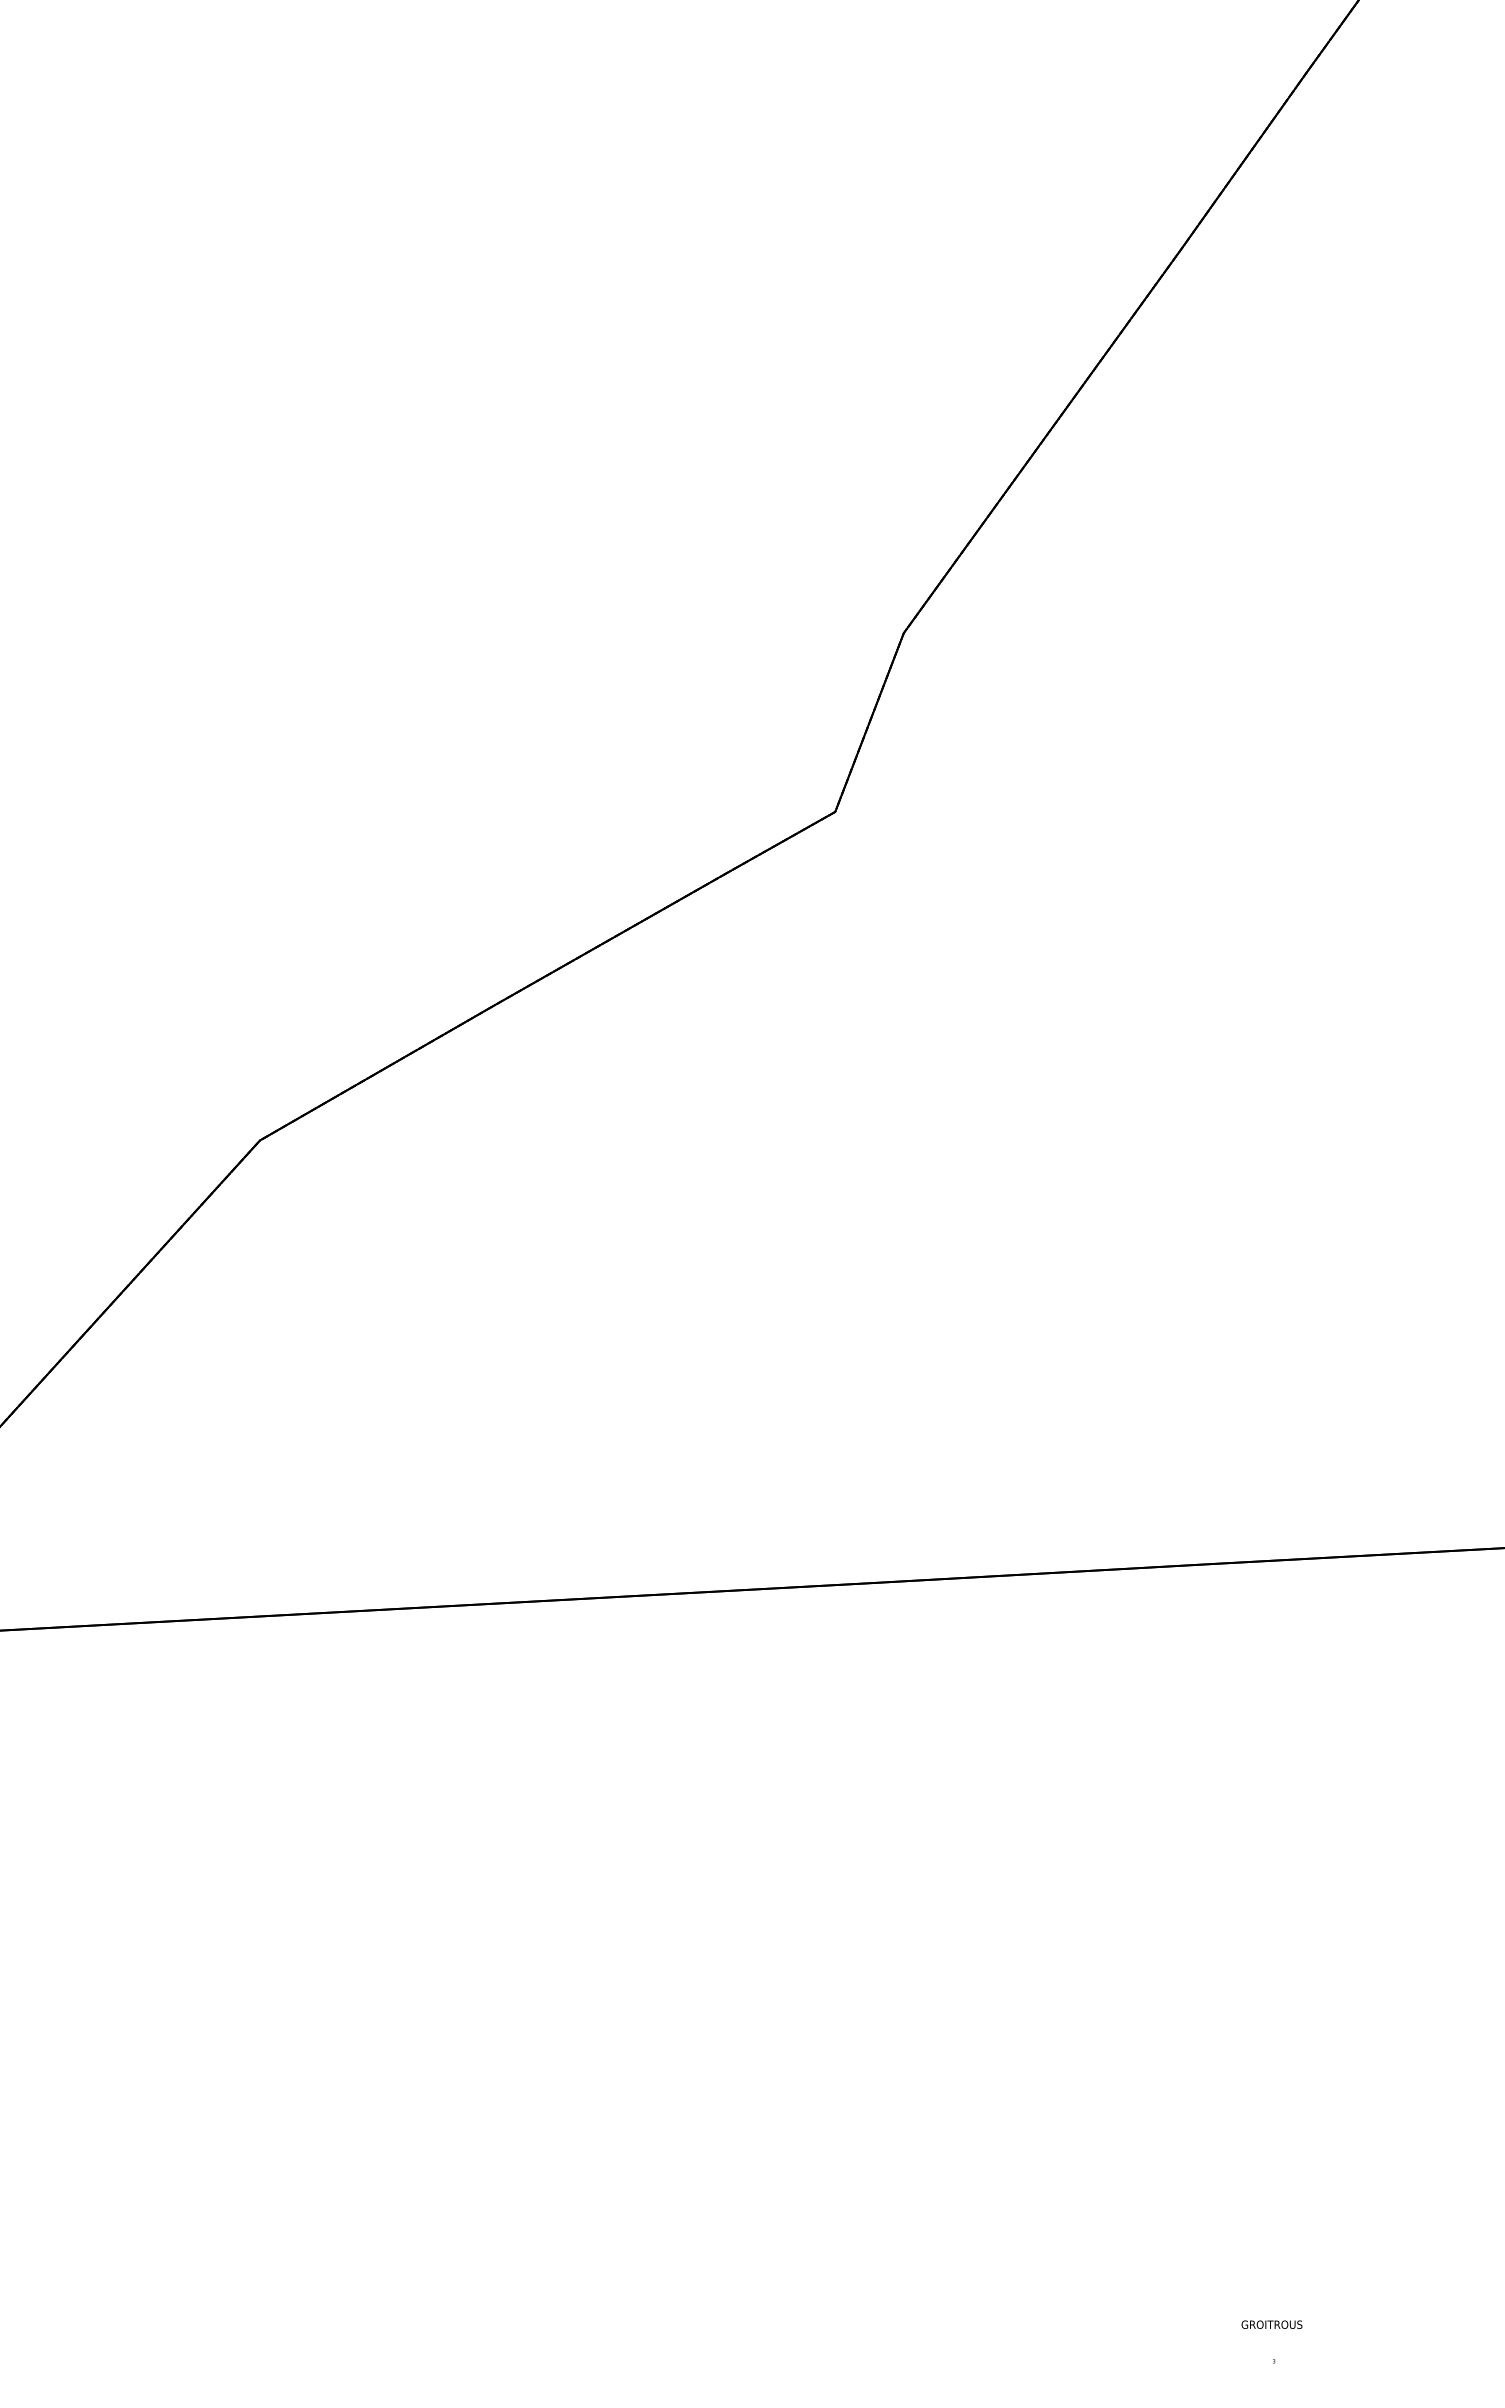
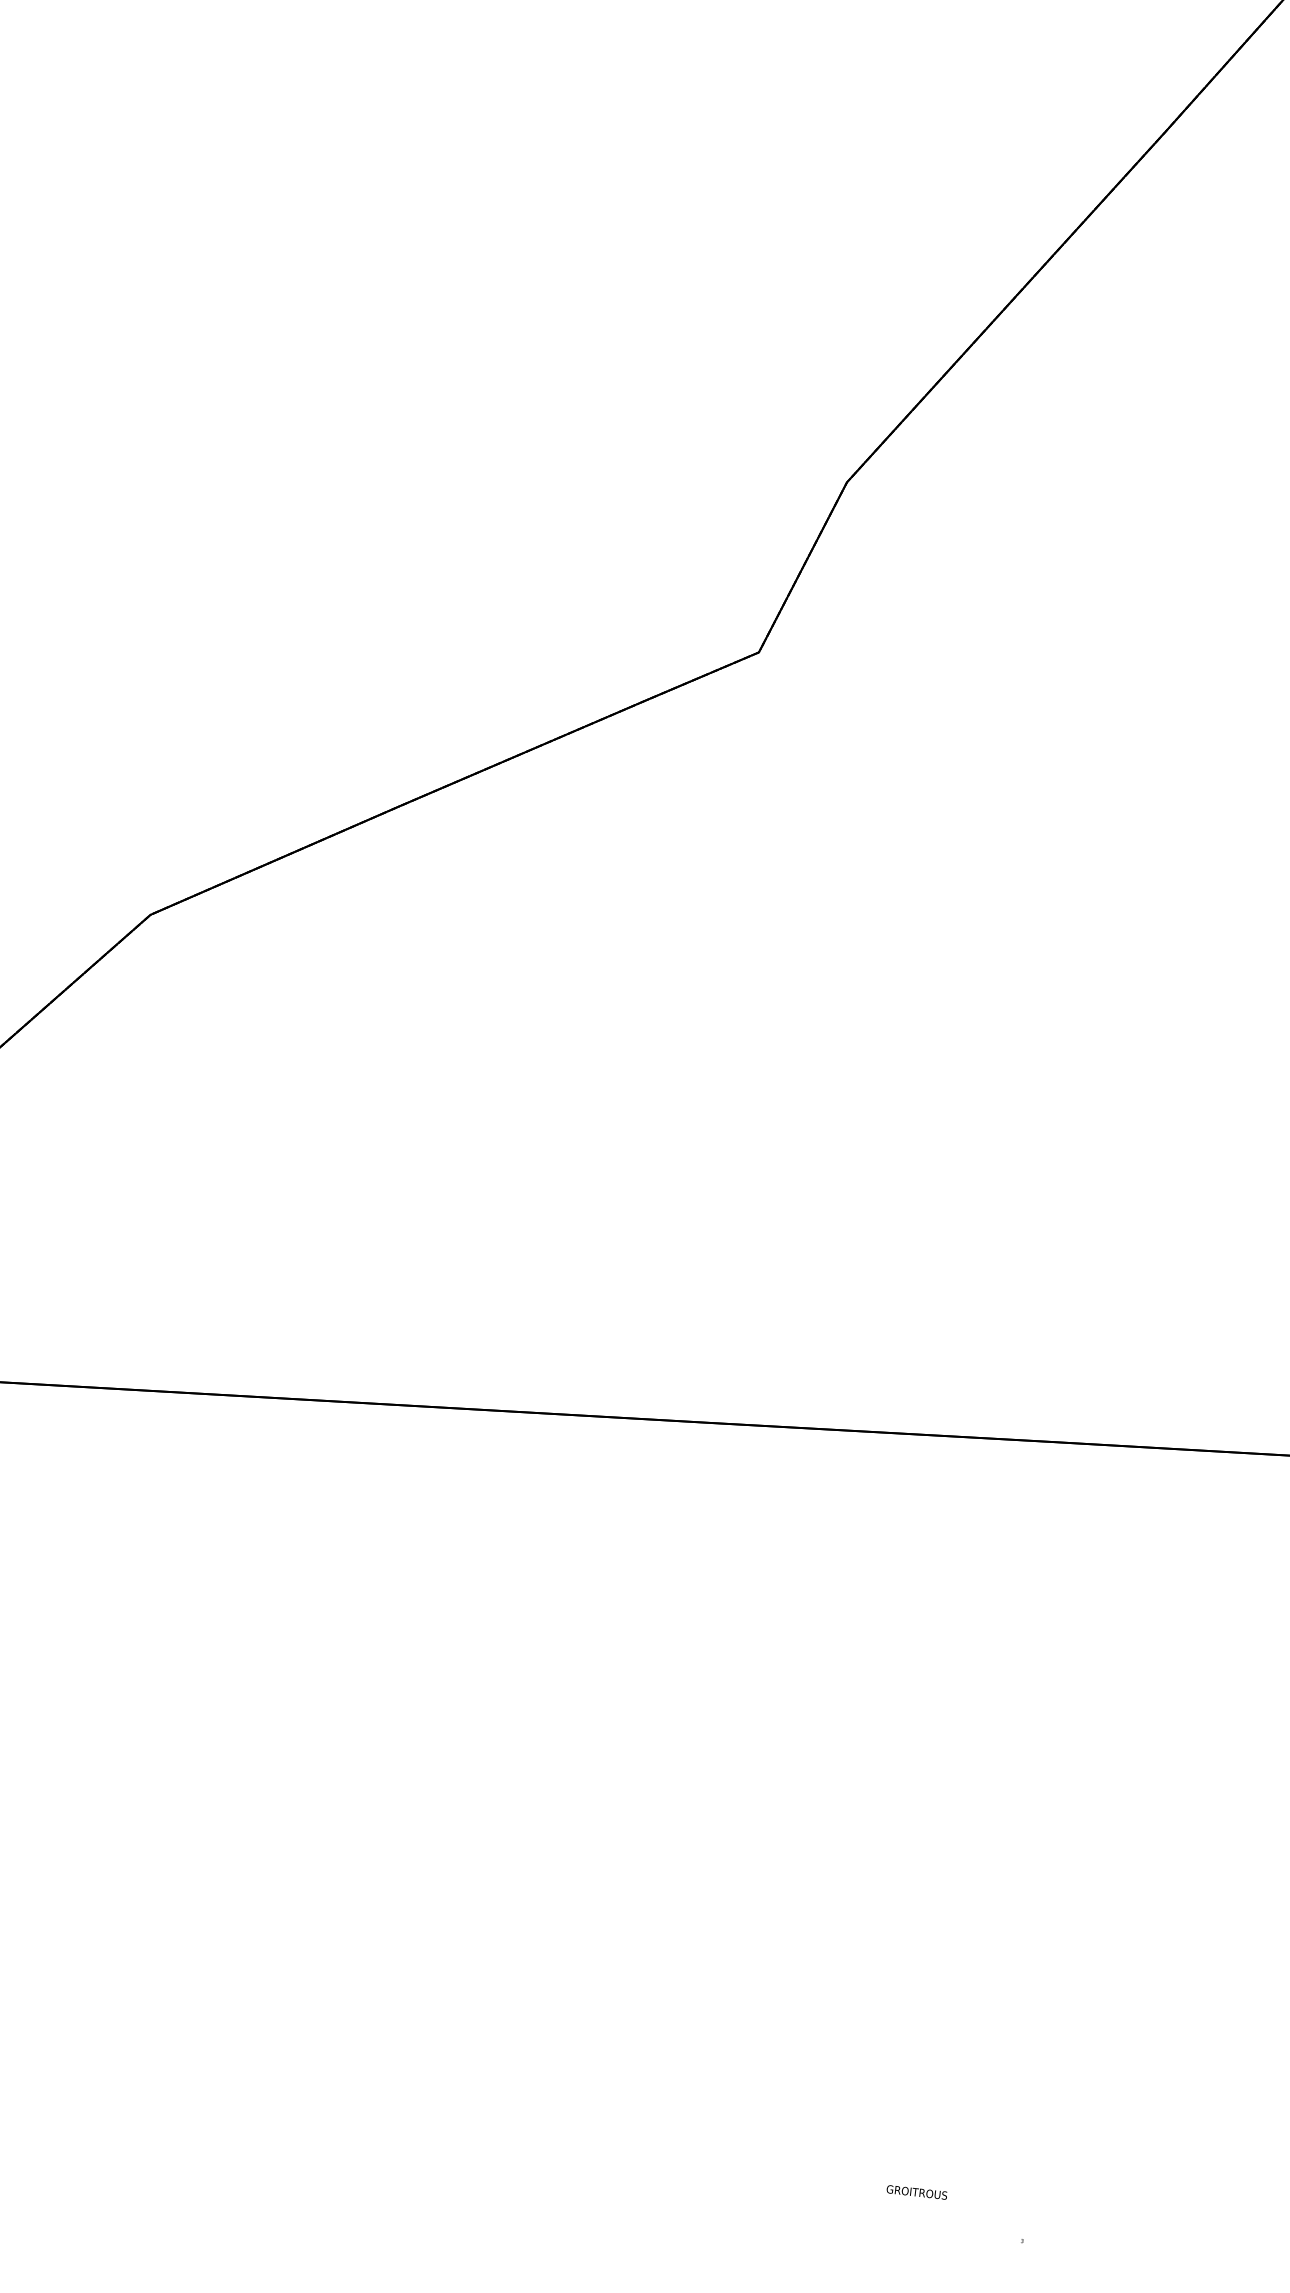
text: (1271, 2324) -> (916, 2192), moved

